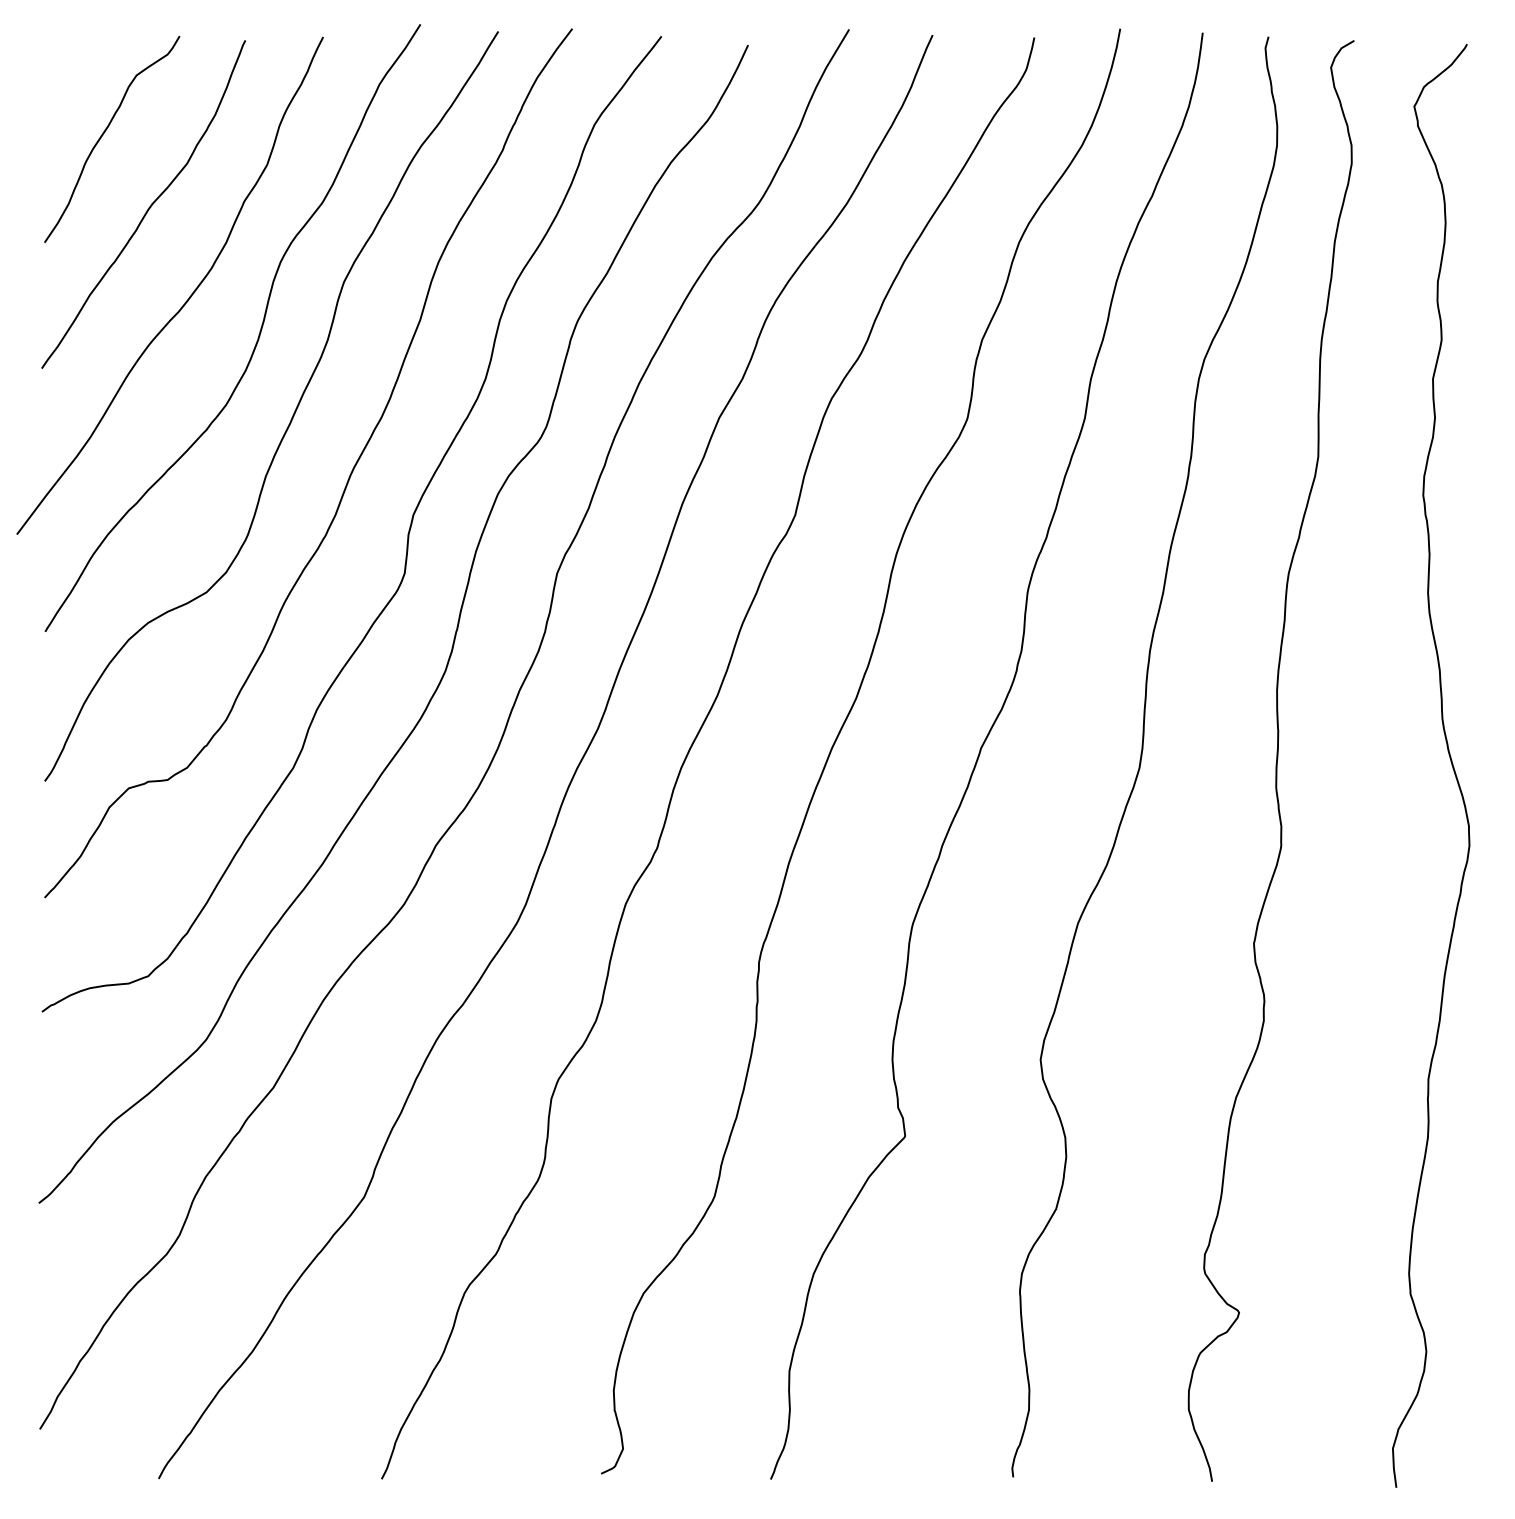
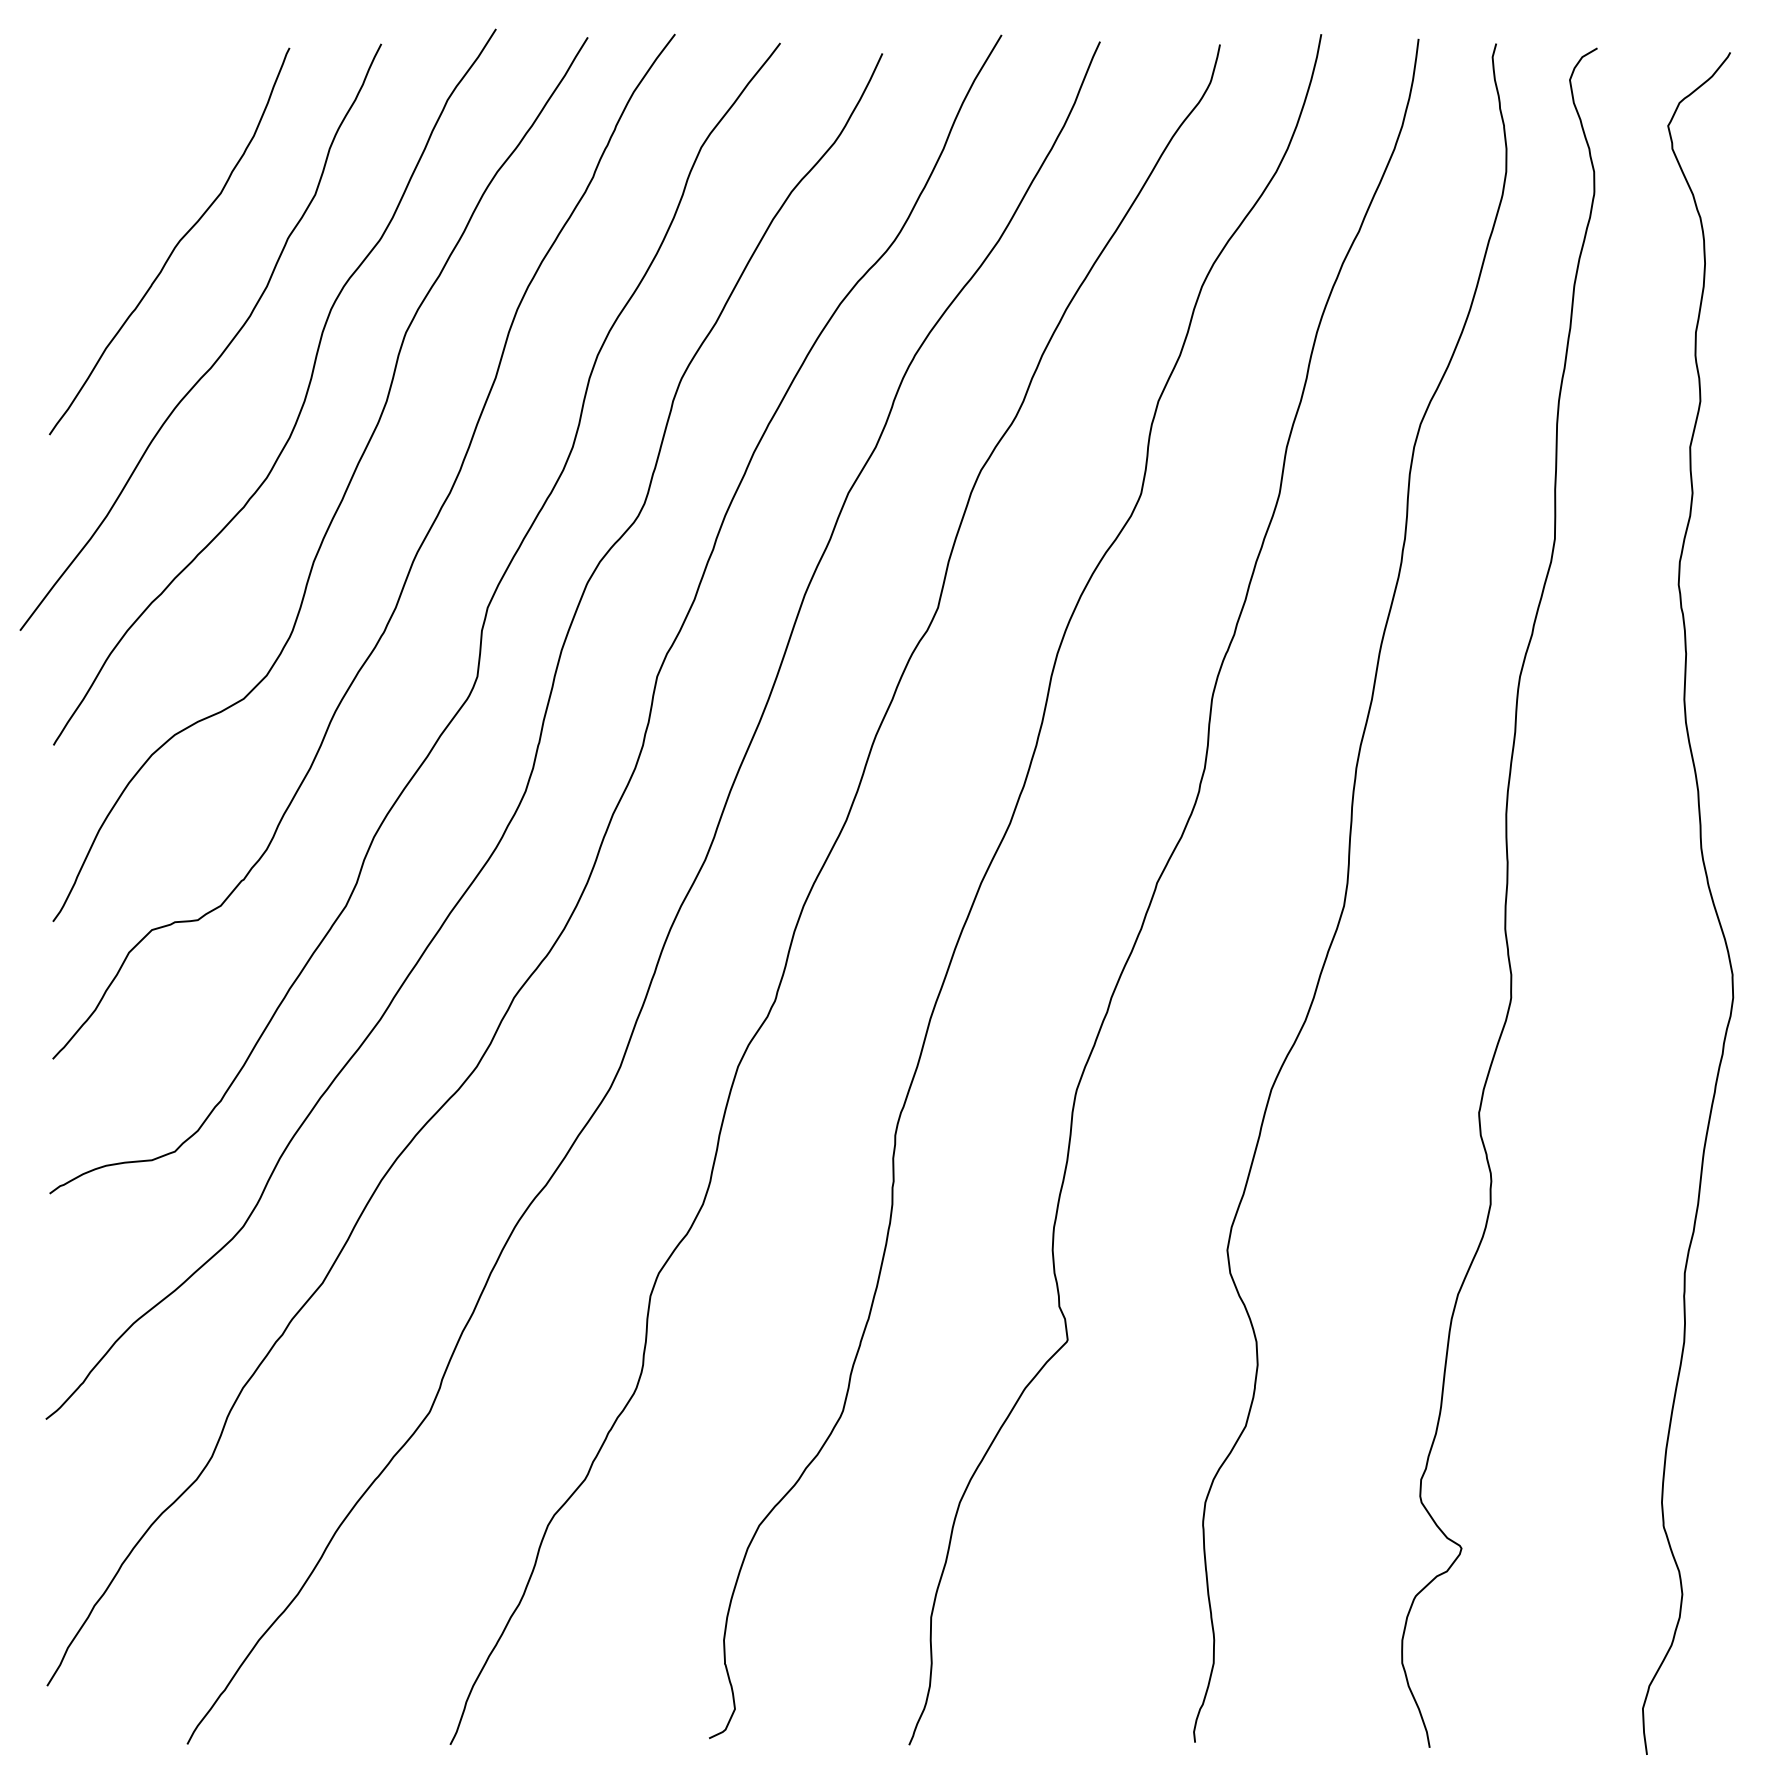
curve: (104, 133) -> (123, 157), removed

